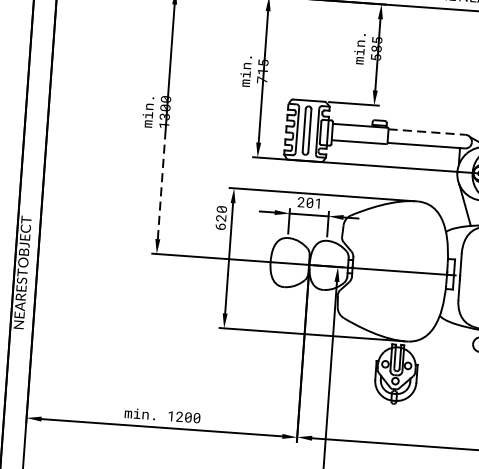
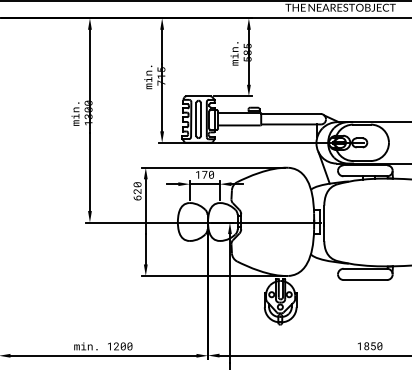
line: (426, 131) -> (290, 113), dashed -> solid
line: (160, 187) -> (89, 171), dashed -> solid
text: (309, 202) -> (204, 174), 201 -> 170

